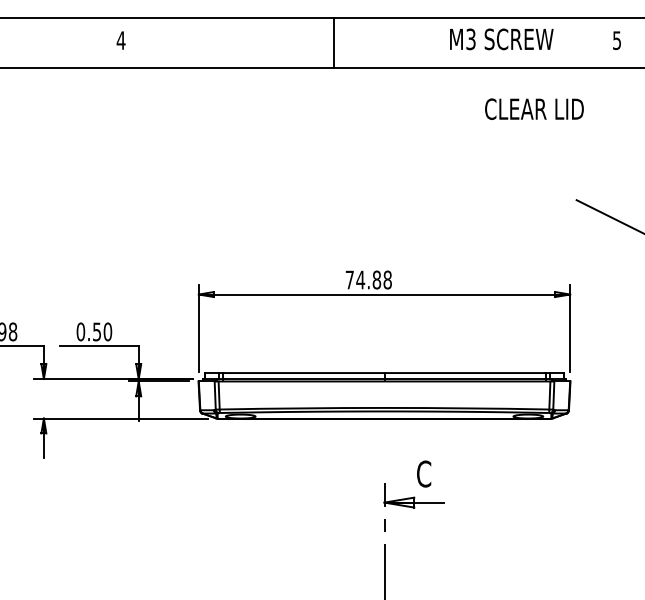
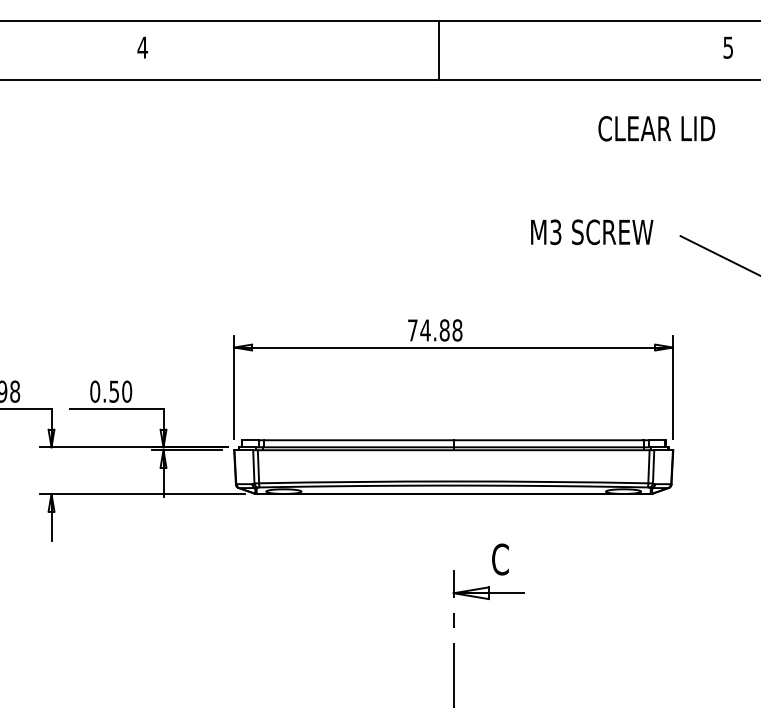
text: (502, 39) -> (592, 232), moved
line: (333, 42) -> (438, 50), moved
text: (534, 109) -> (656, 128), moved

